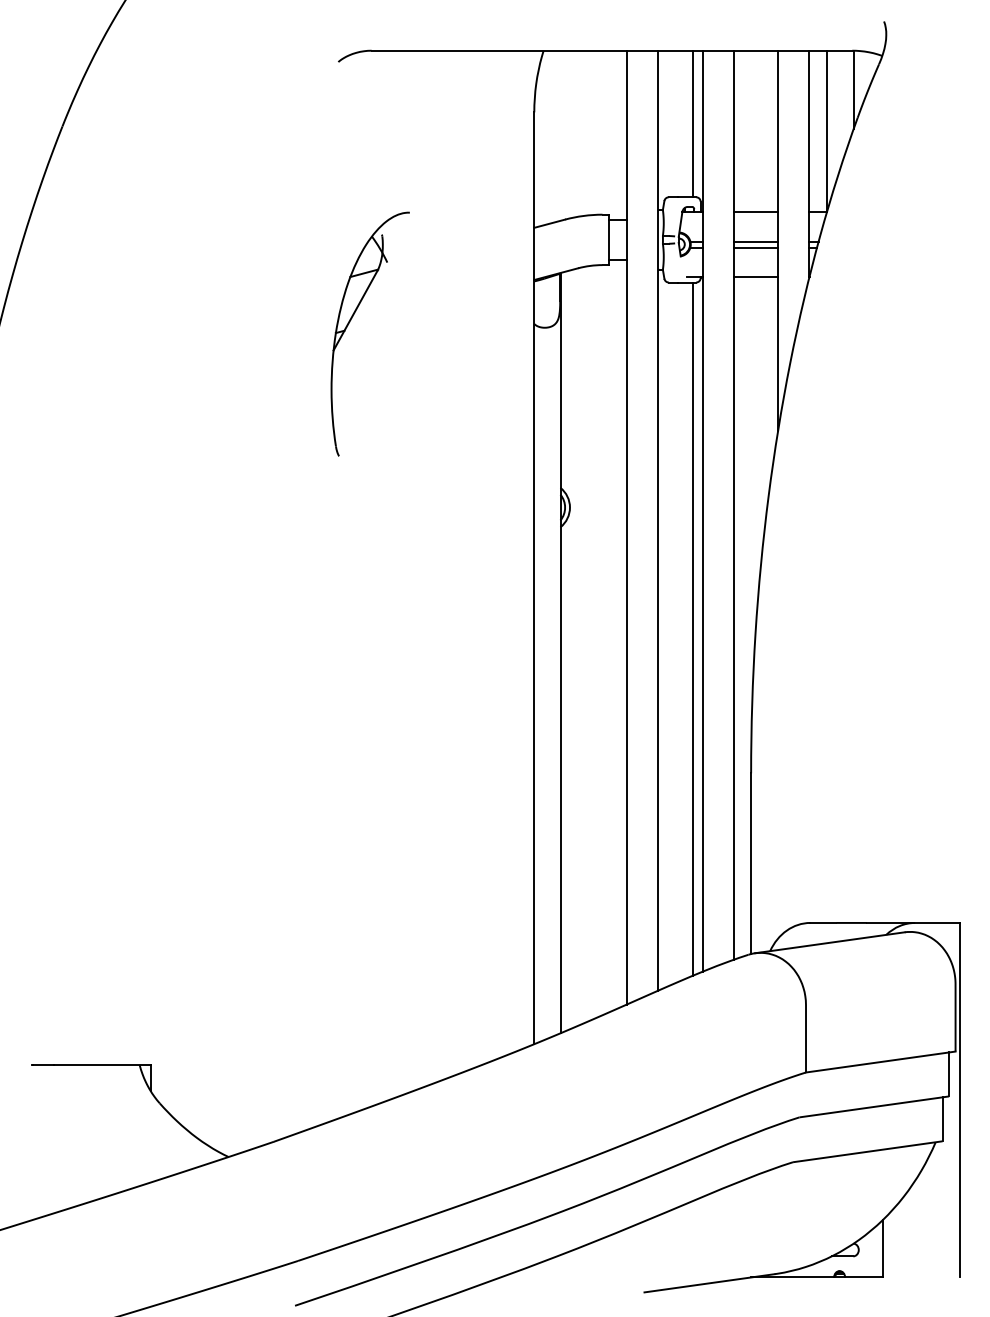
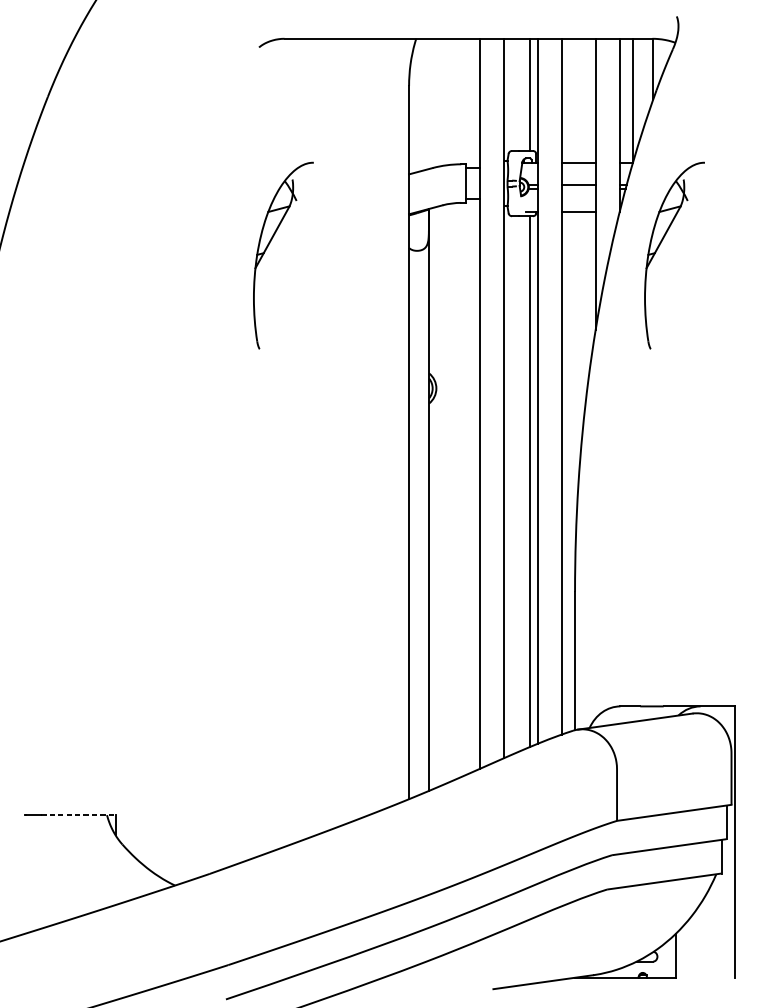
line: (755, 247) -> (578, 189), removed
part: (861, 322) -> (659, 246), added
line: (102, 1065) -> (78, 815), solid -> dashed

